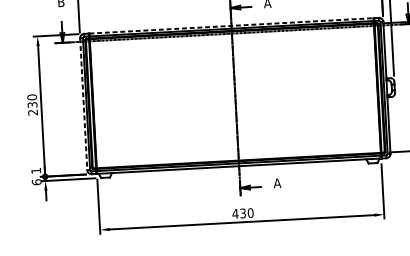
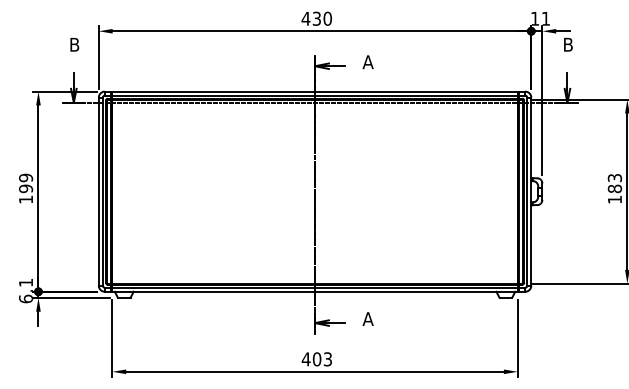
line: (231, 25) -> (315, 91), dashed -> solid
text: (32, 104) -> (25, 188), 230 -> 199
line: (83, 104) -> (98, 192), dashed -> solid
text: (246, 213) -> (322, 359), 430 -> 403

